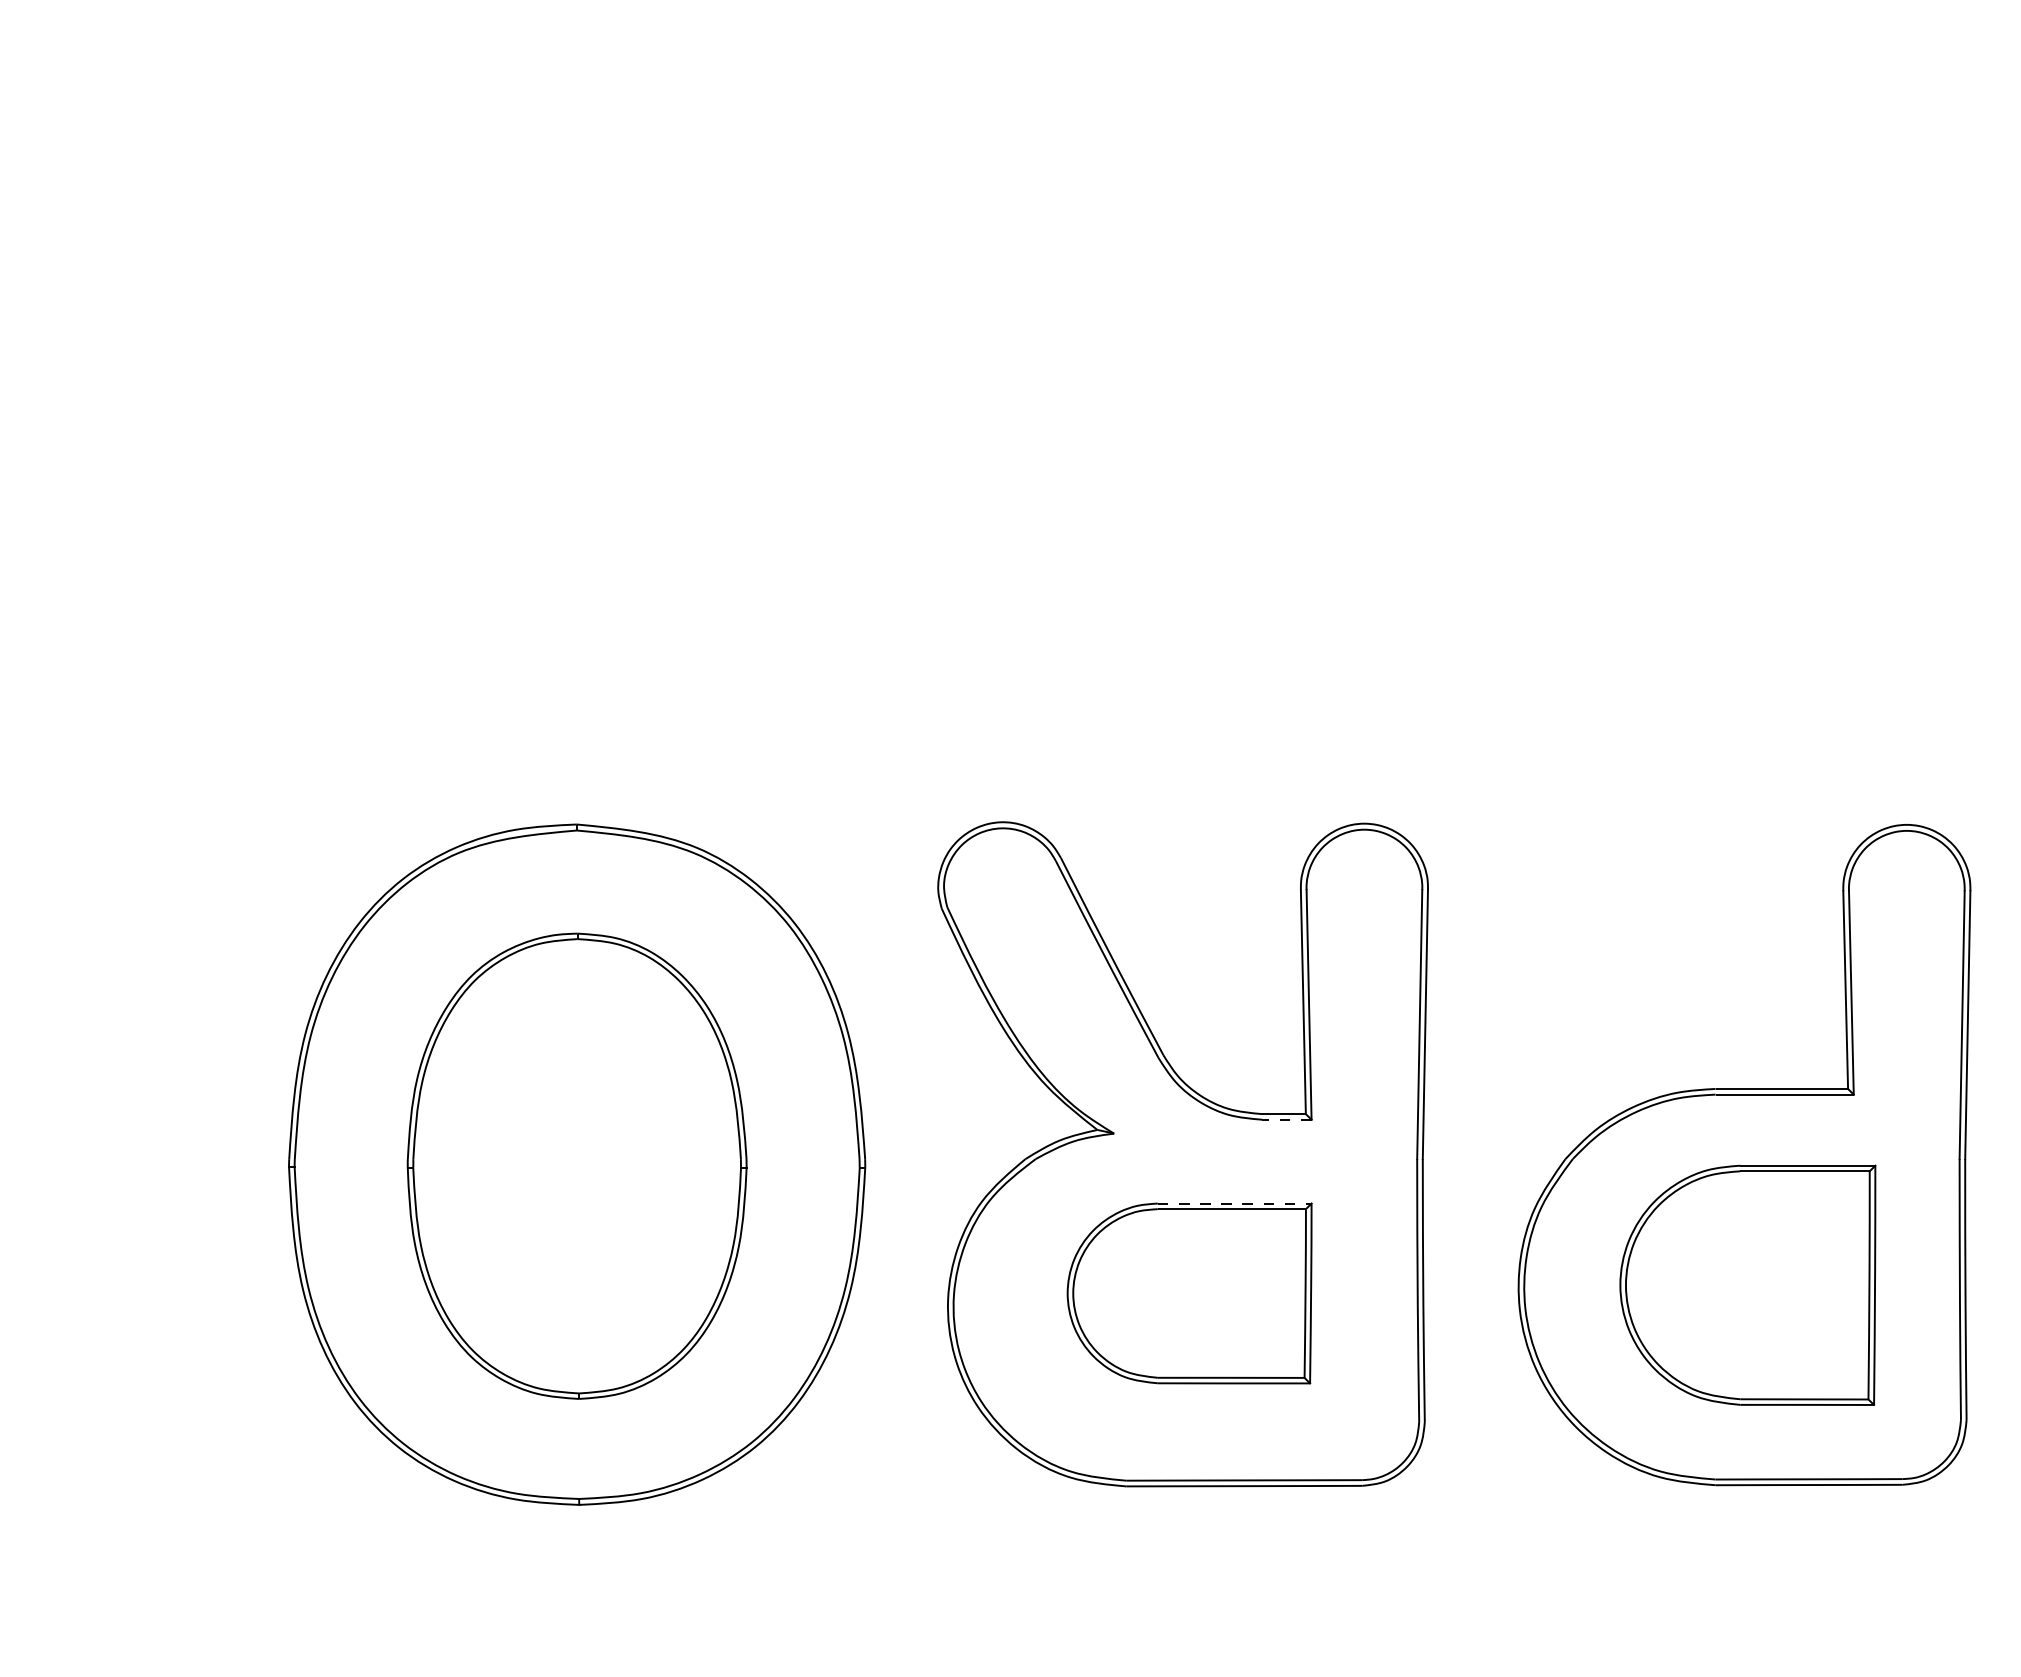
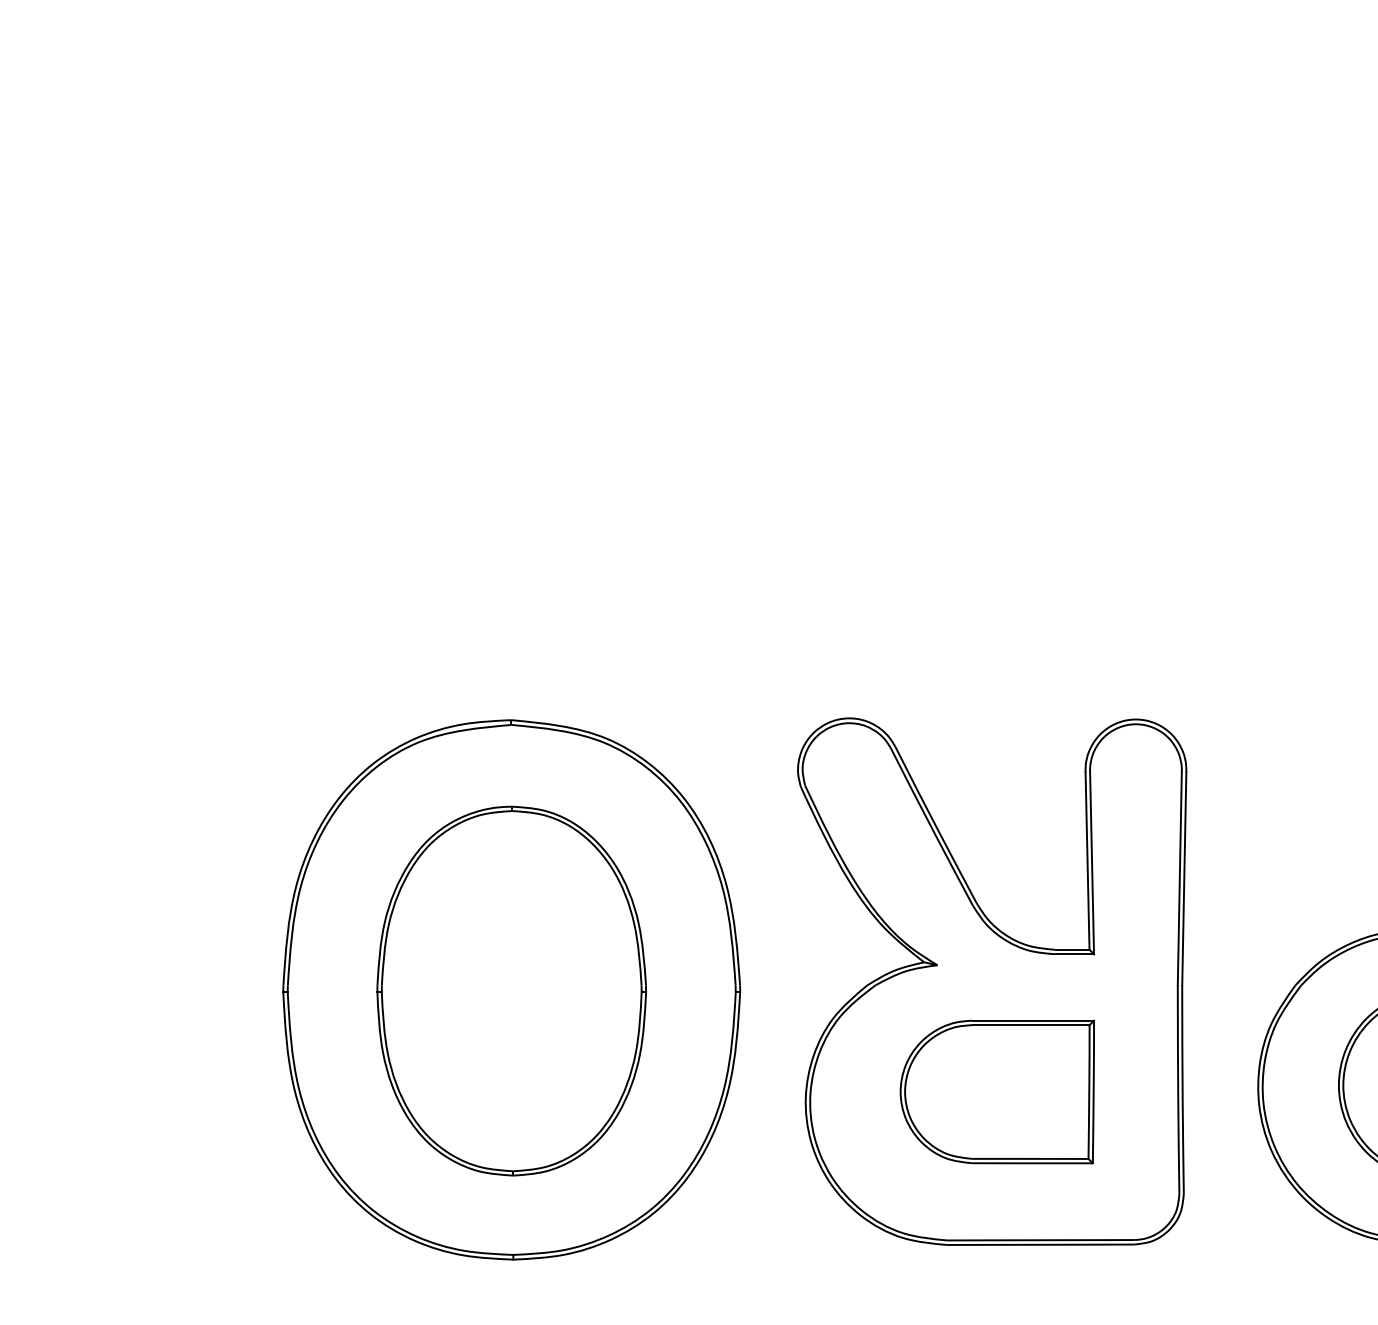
line: (1285, 1119) -> (1073, 954), dashed -> solid
line: (1234, 1203) -> (1032, 1020), dashed -> solid

